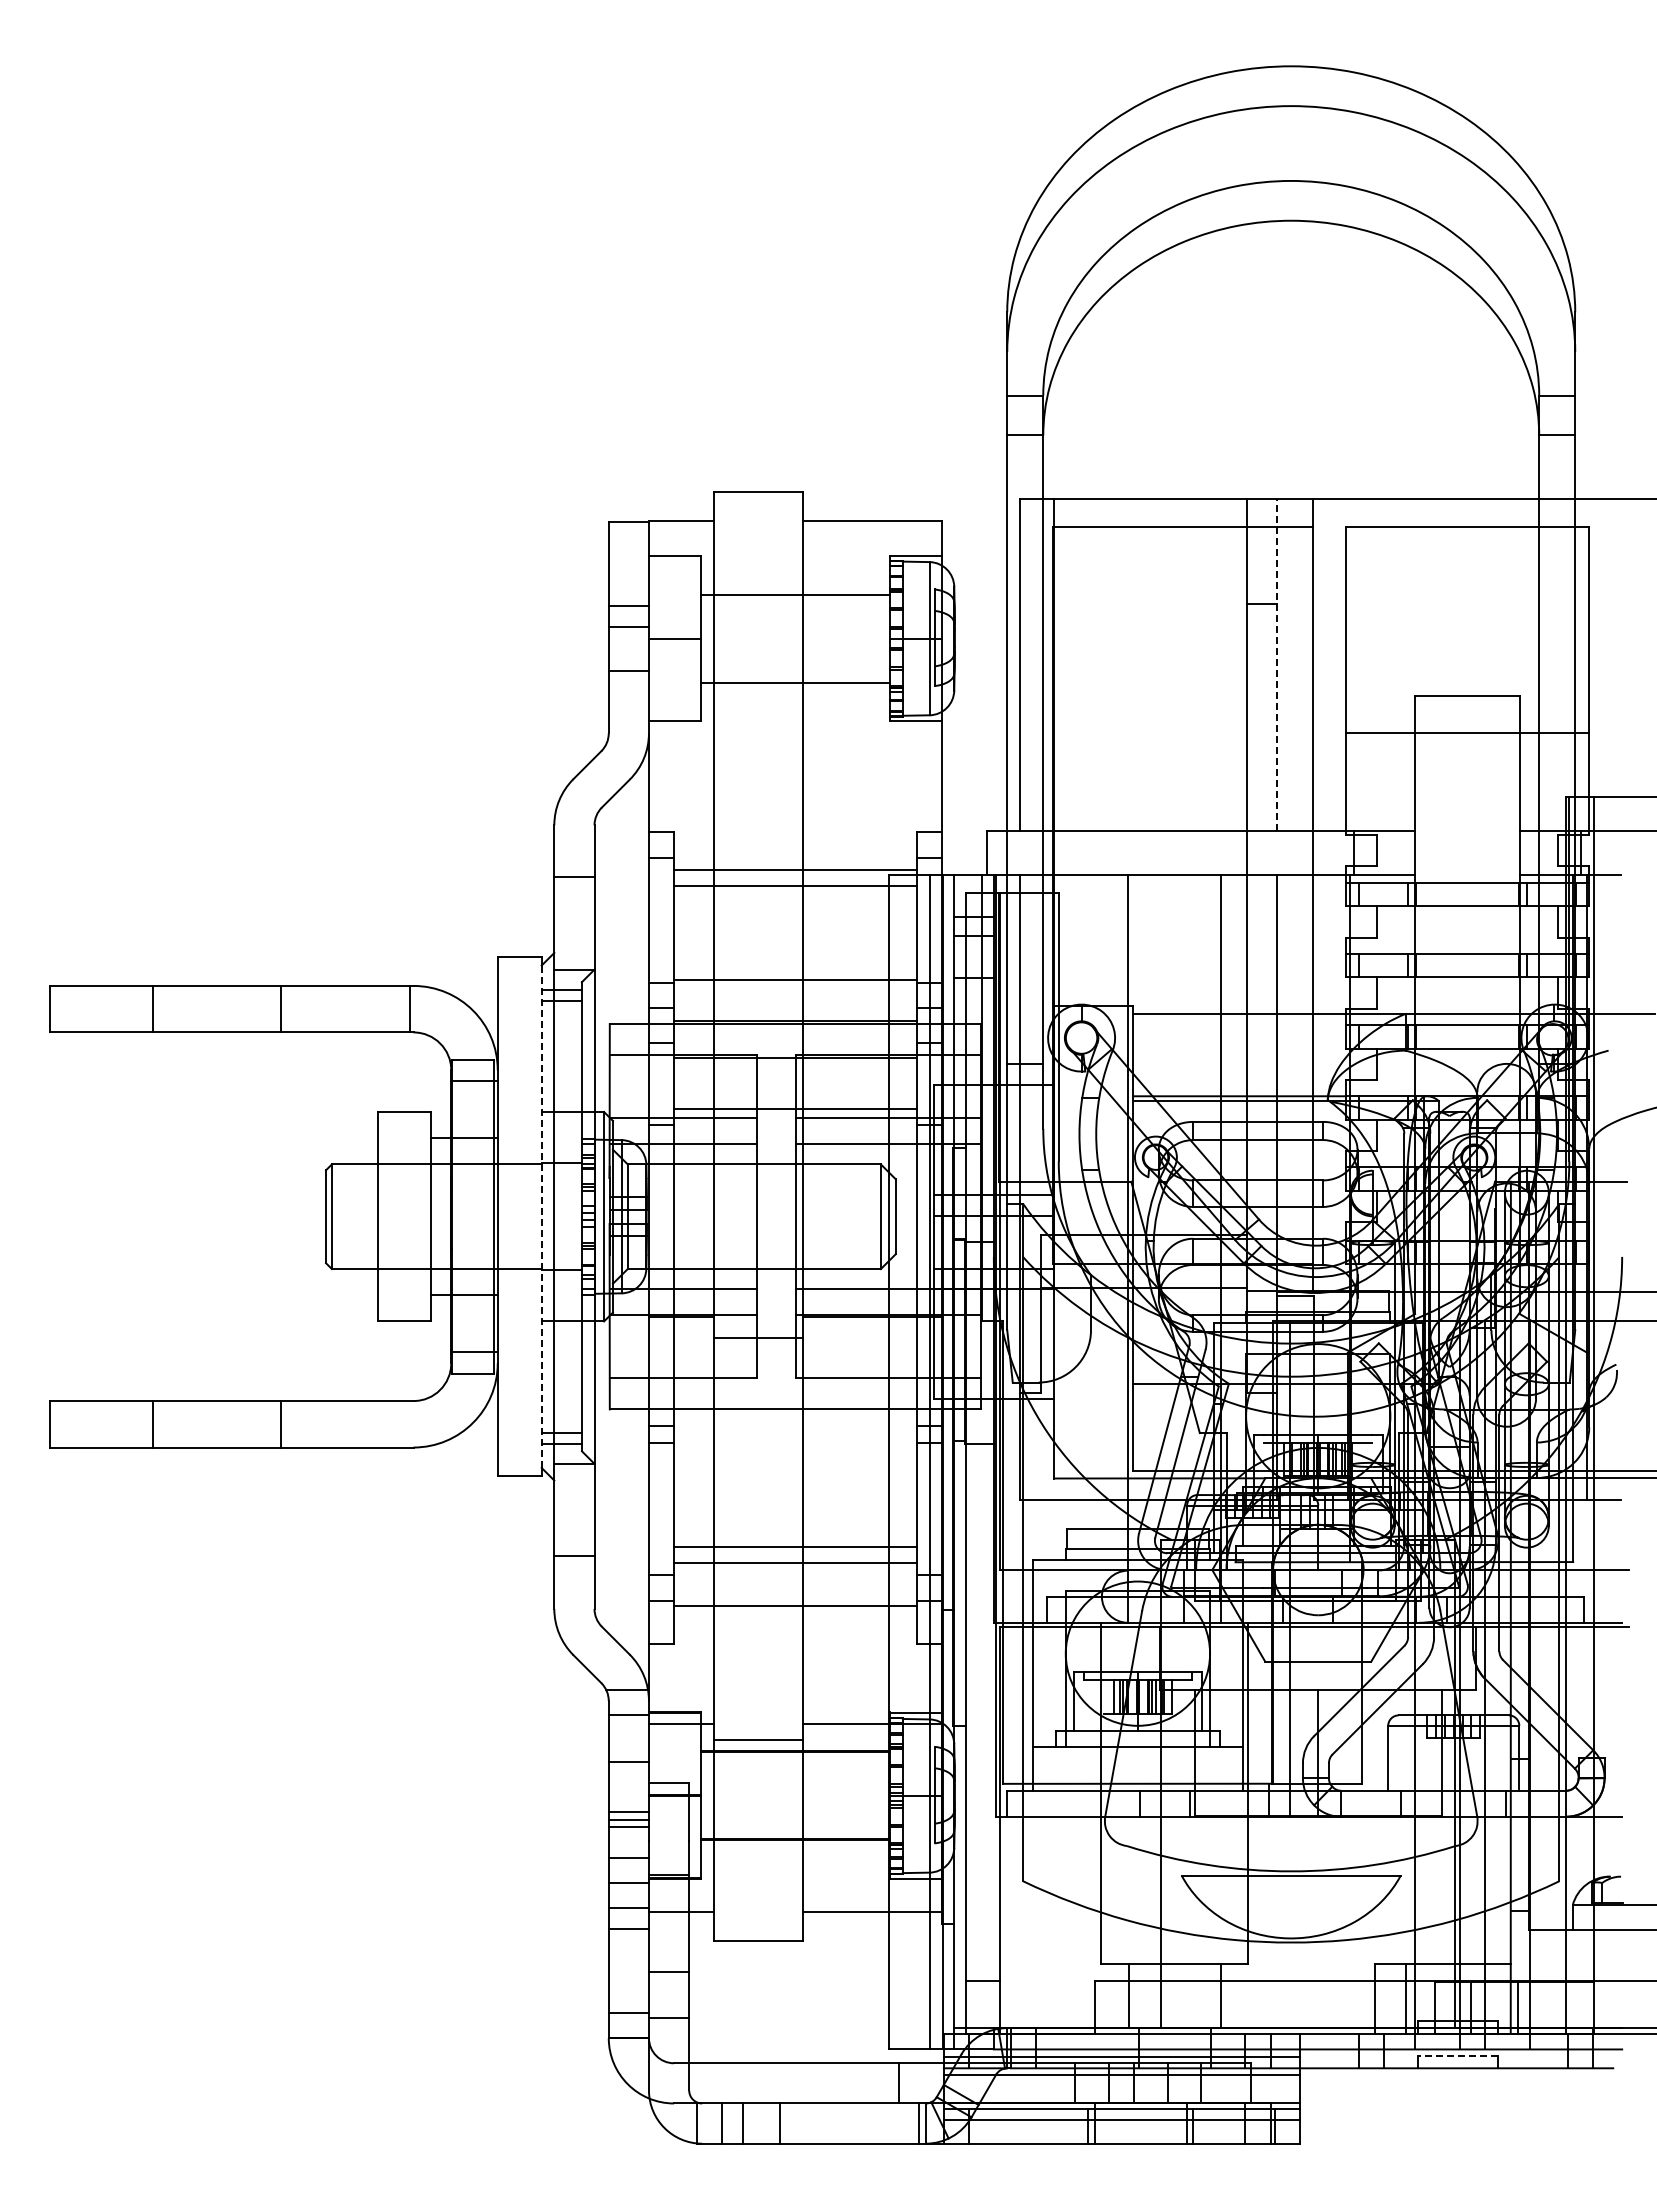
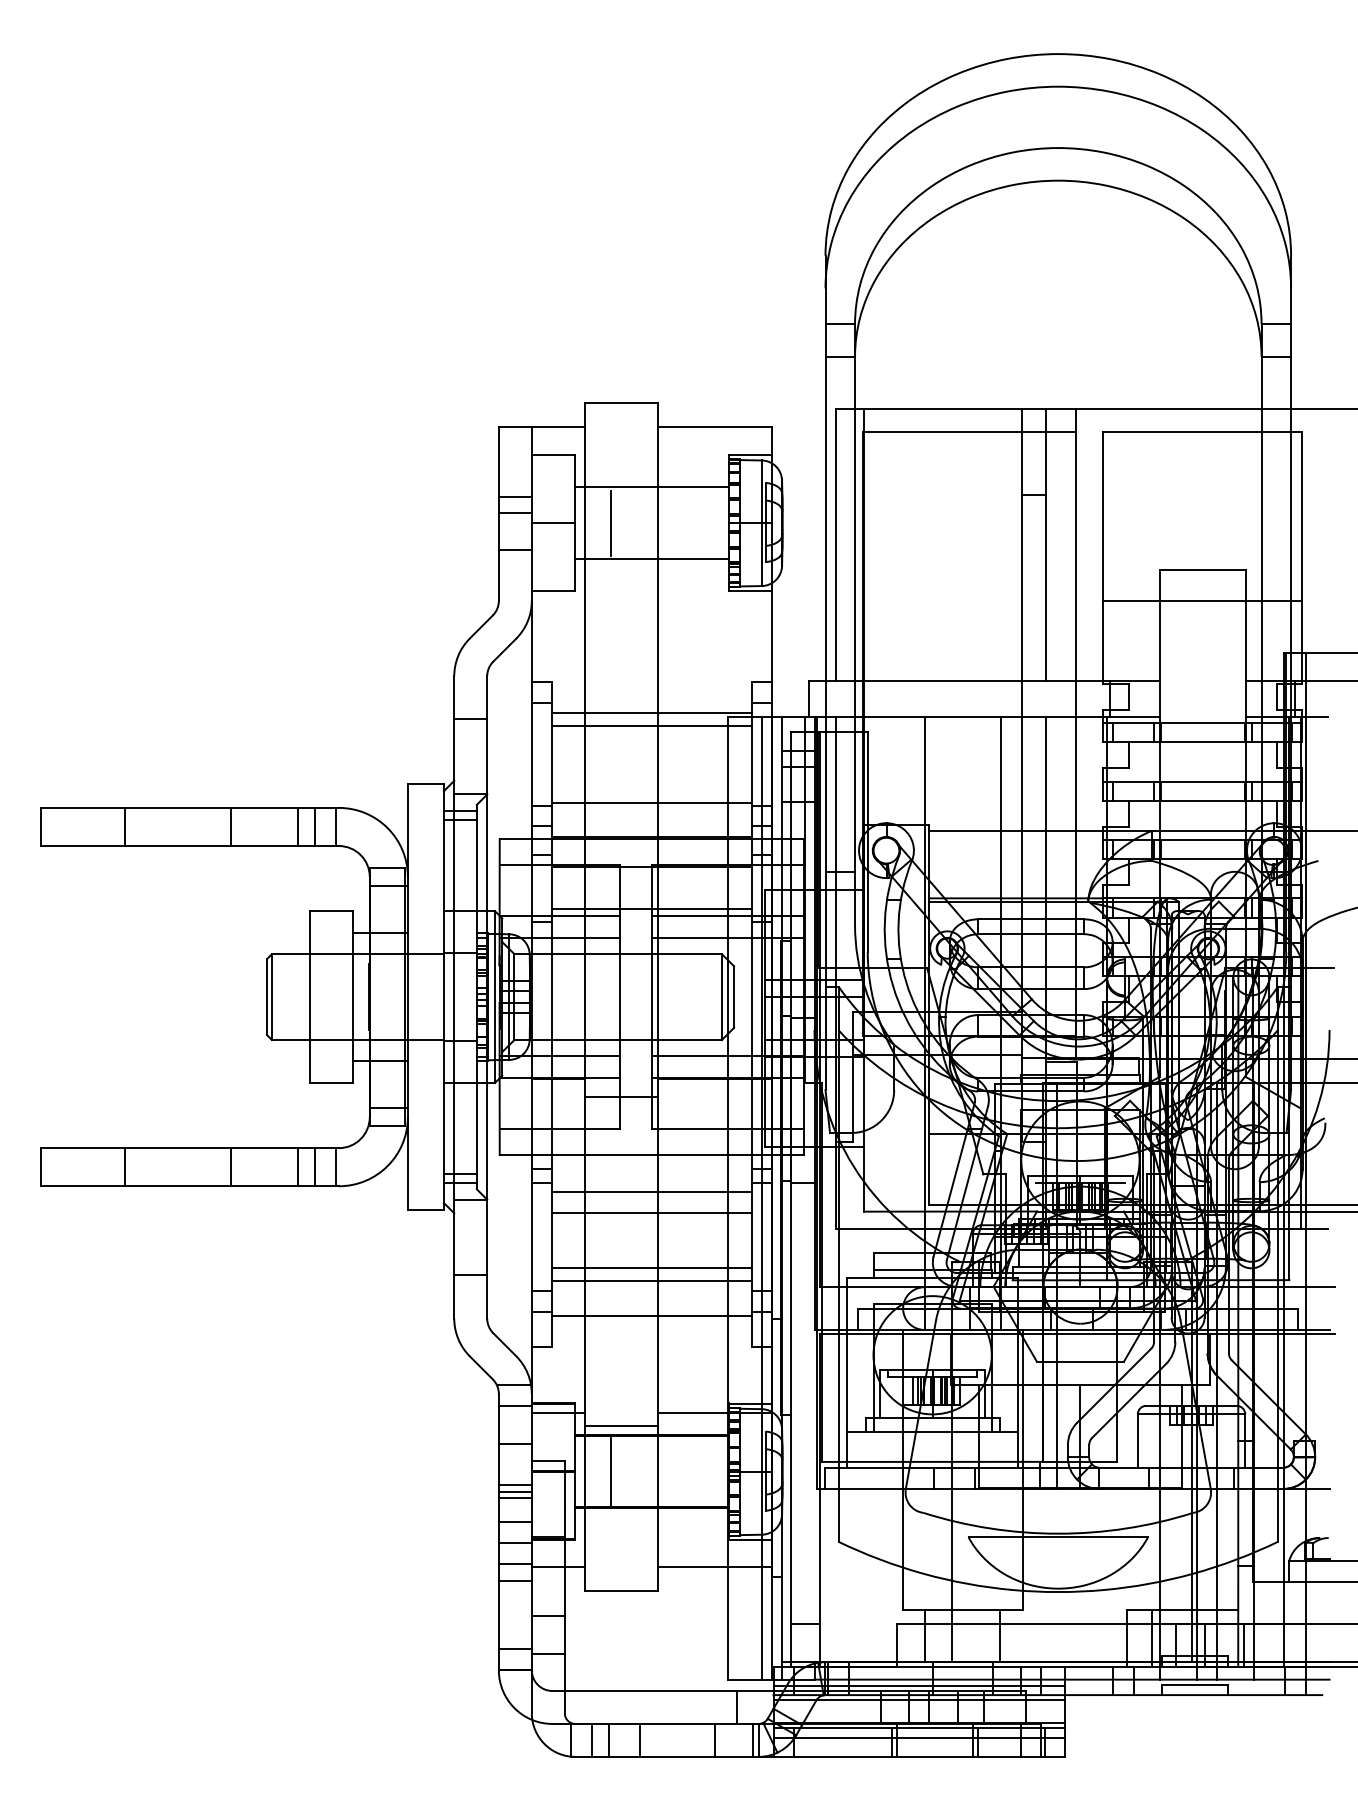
line: (745, 638) -> (610, 523), added
line: (1276, 664) -> (1046, 544), dashed -> solid
line: (363, 1008) -> (297, 826), added
line: (384, 1008) -> (315, 826), added
line: (541, 1217) -> (443, 997), dashed -> solid
line: (363, 1424) -> (297, 1167), added
line: (384, 1424) -> (315, 1167), added
line: (409, 1424) -> (335, 1167), added
line: (795, 1453) -> (651, 1191), added
line: (795, 1480) -> (651, 1213), added
line: (745, 1794) -> (610, 1470), added
line: (1458, 2055) -> (1195, 1684), dashed -> solid
line: (872, 2123) -> (715, 1740), added

